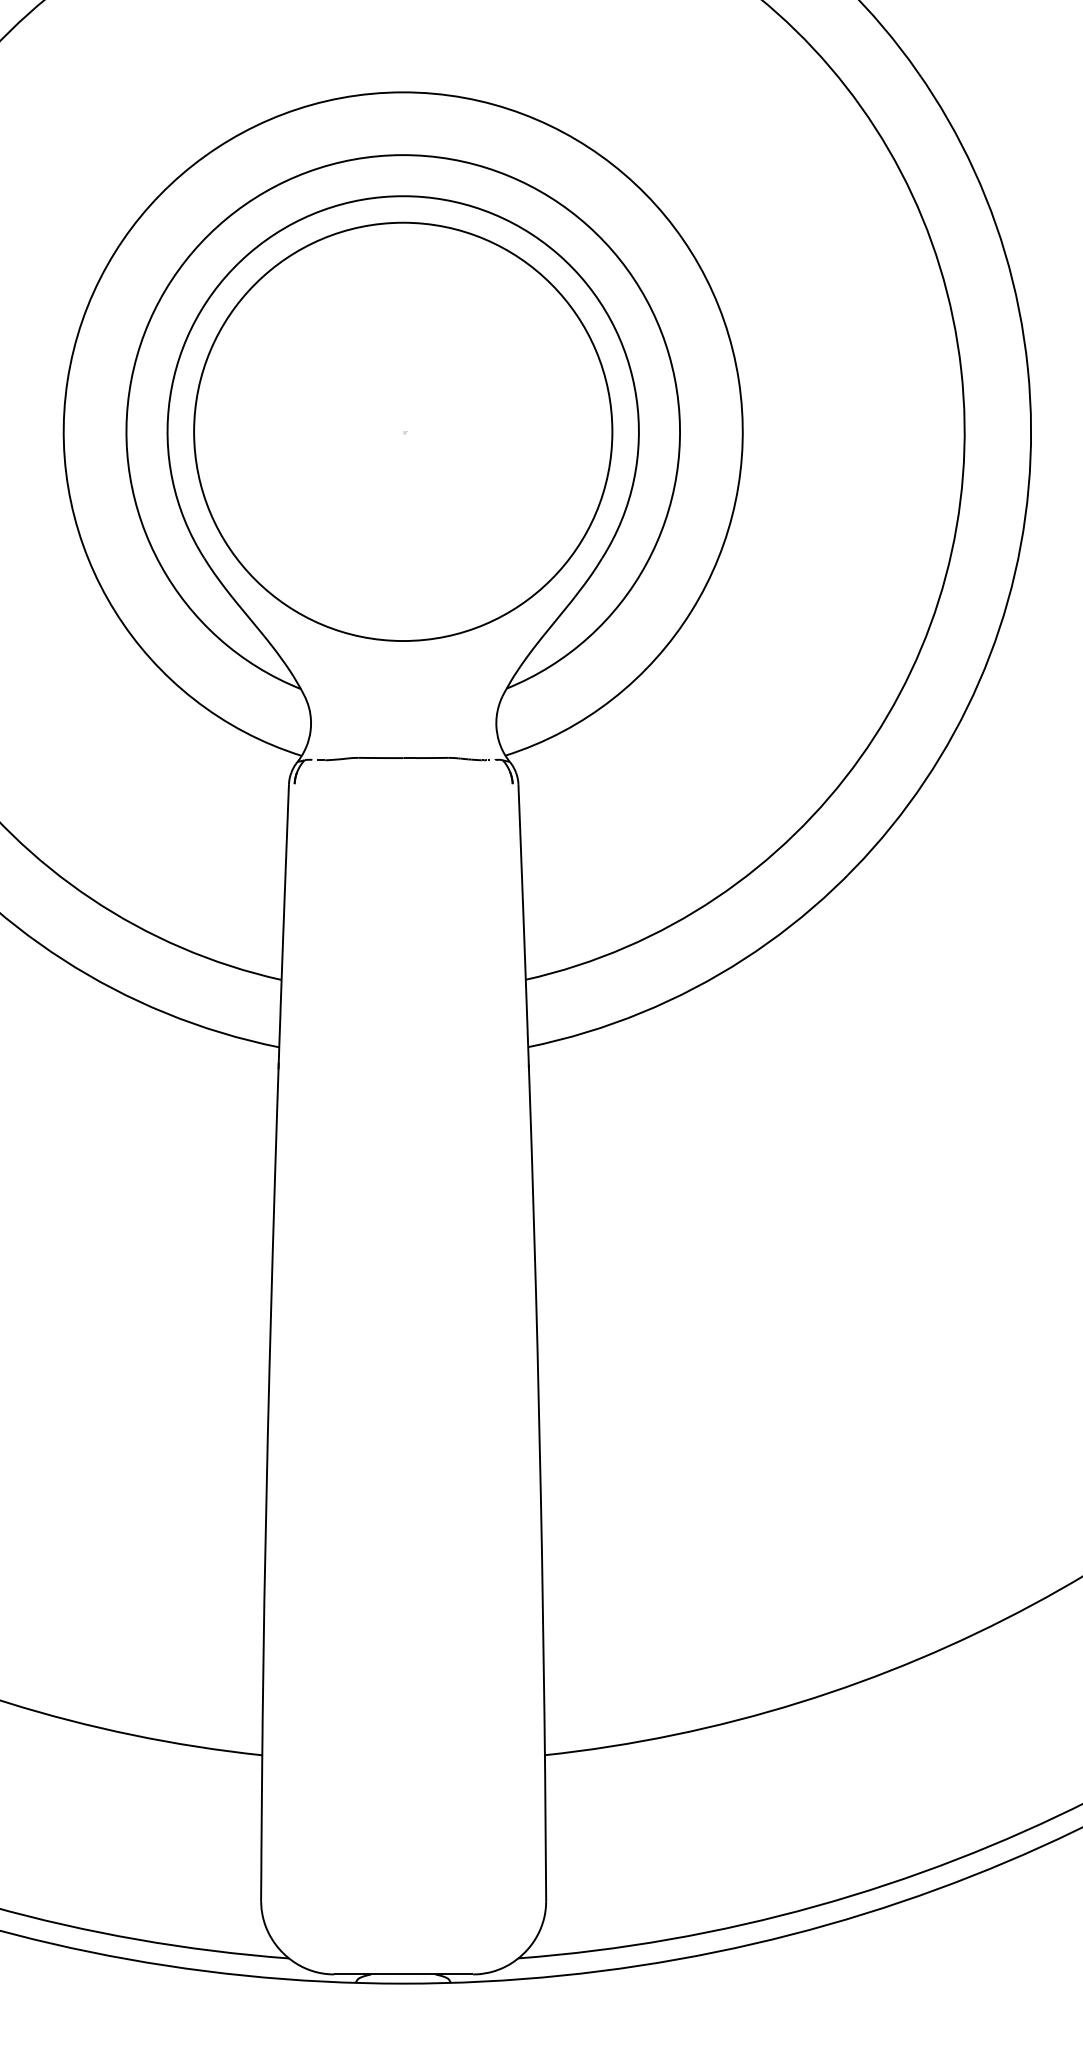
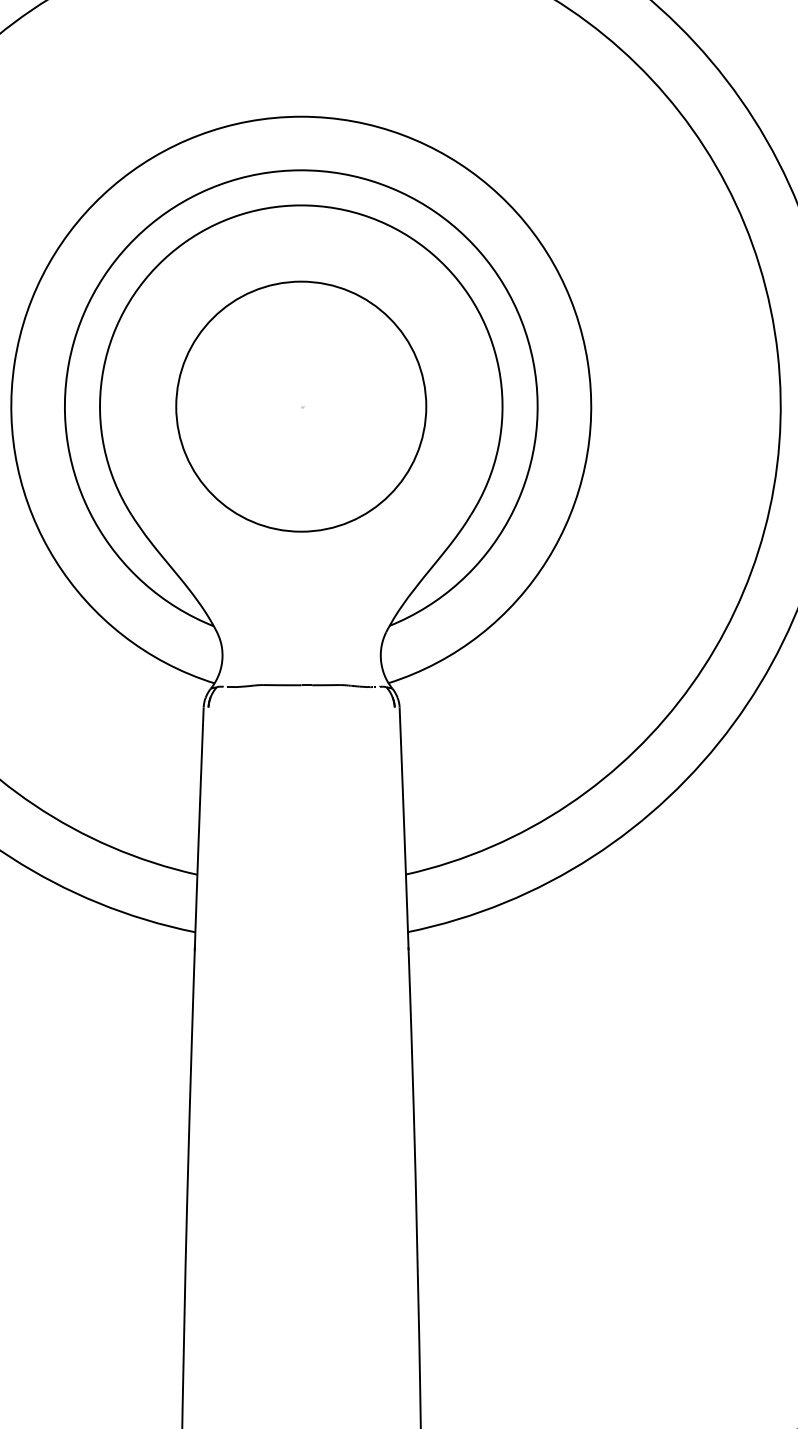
circle: (403, 431) -> (301, 406), size x0.7

